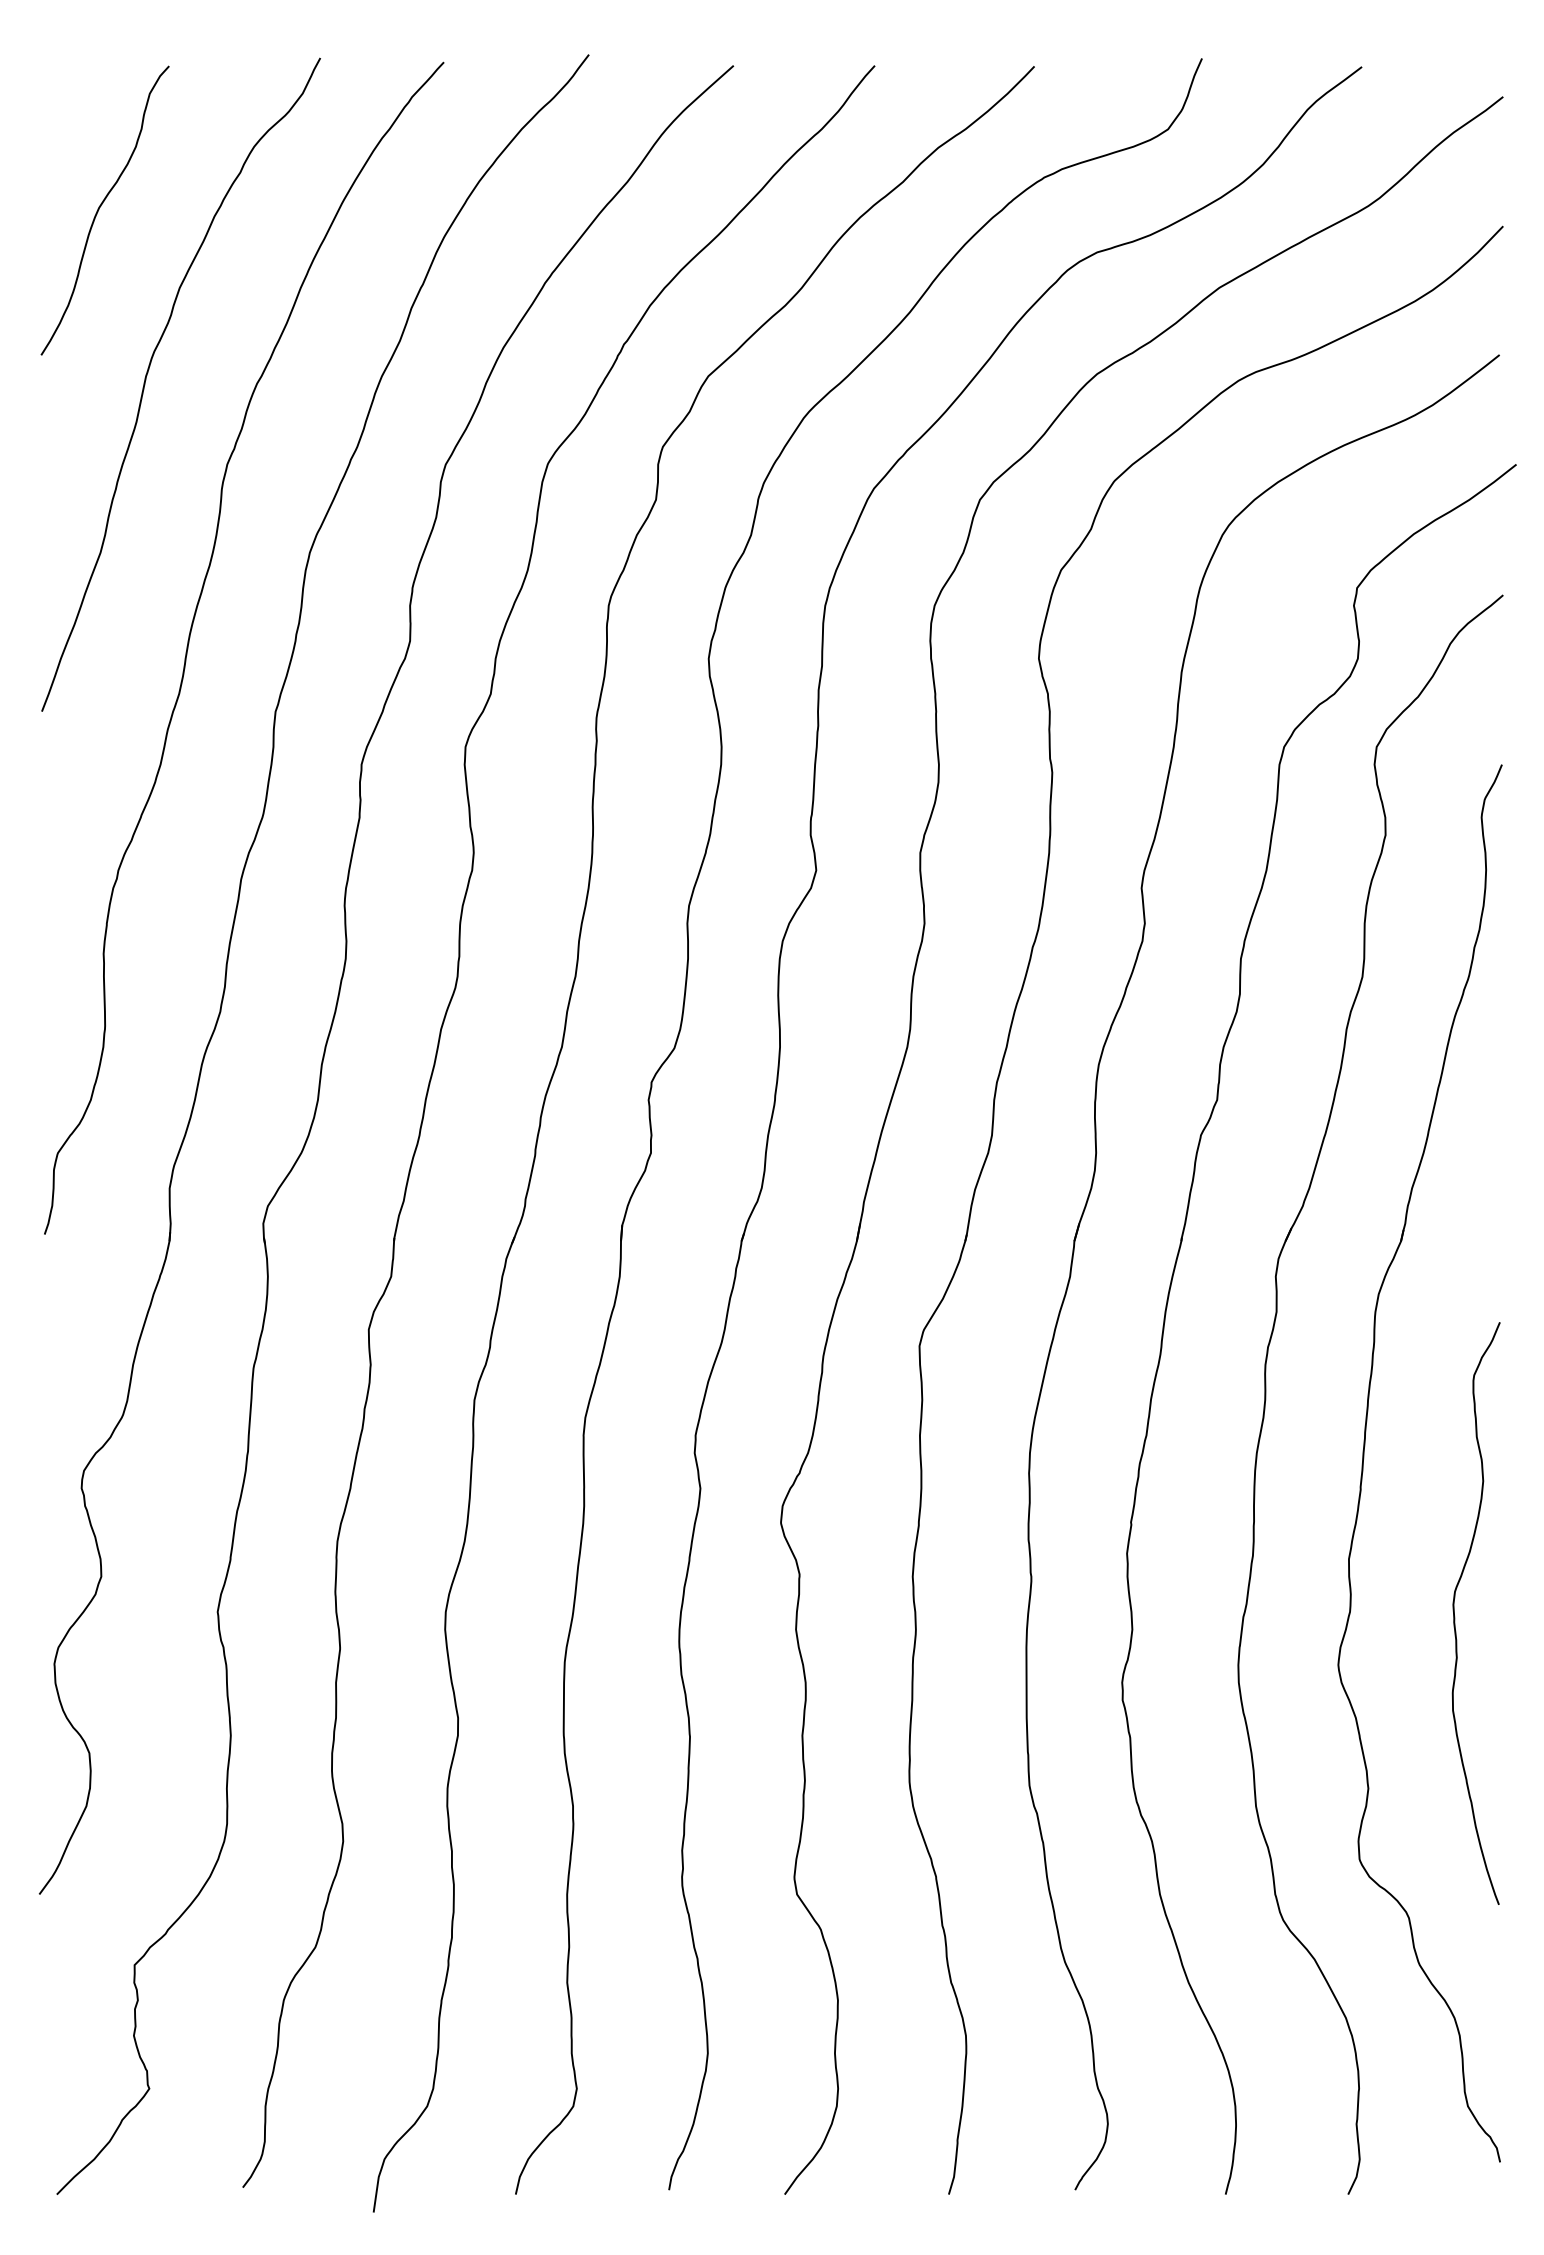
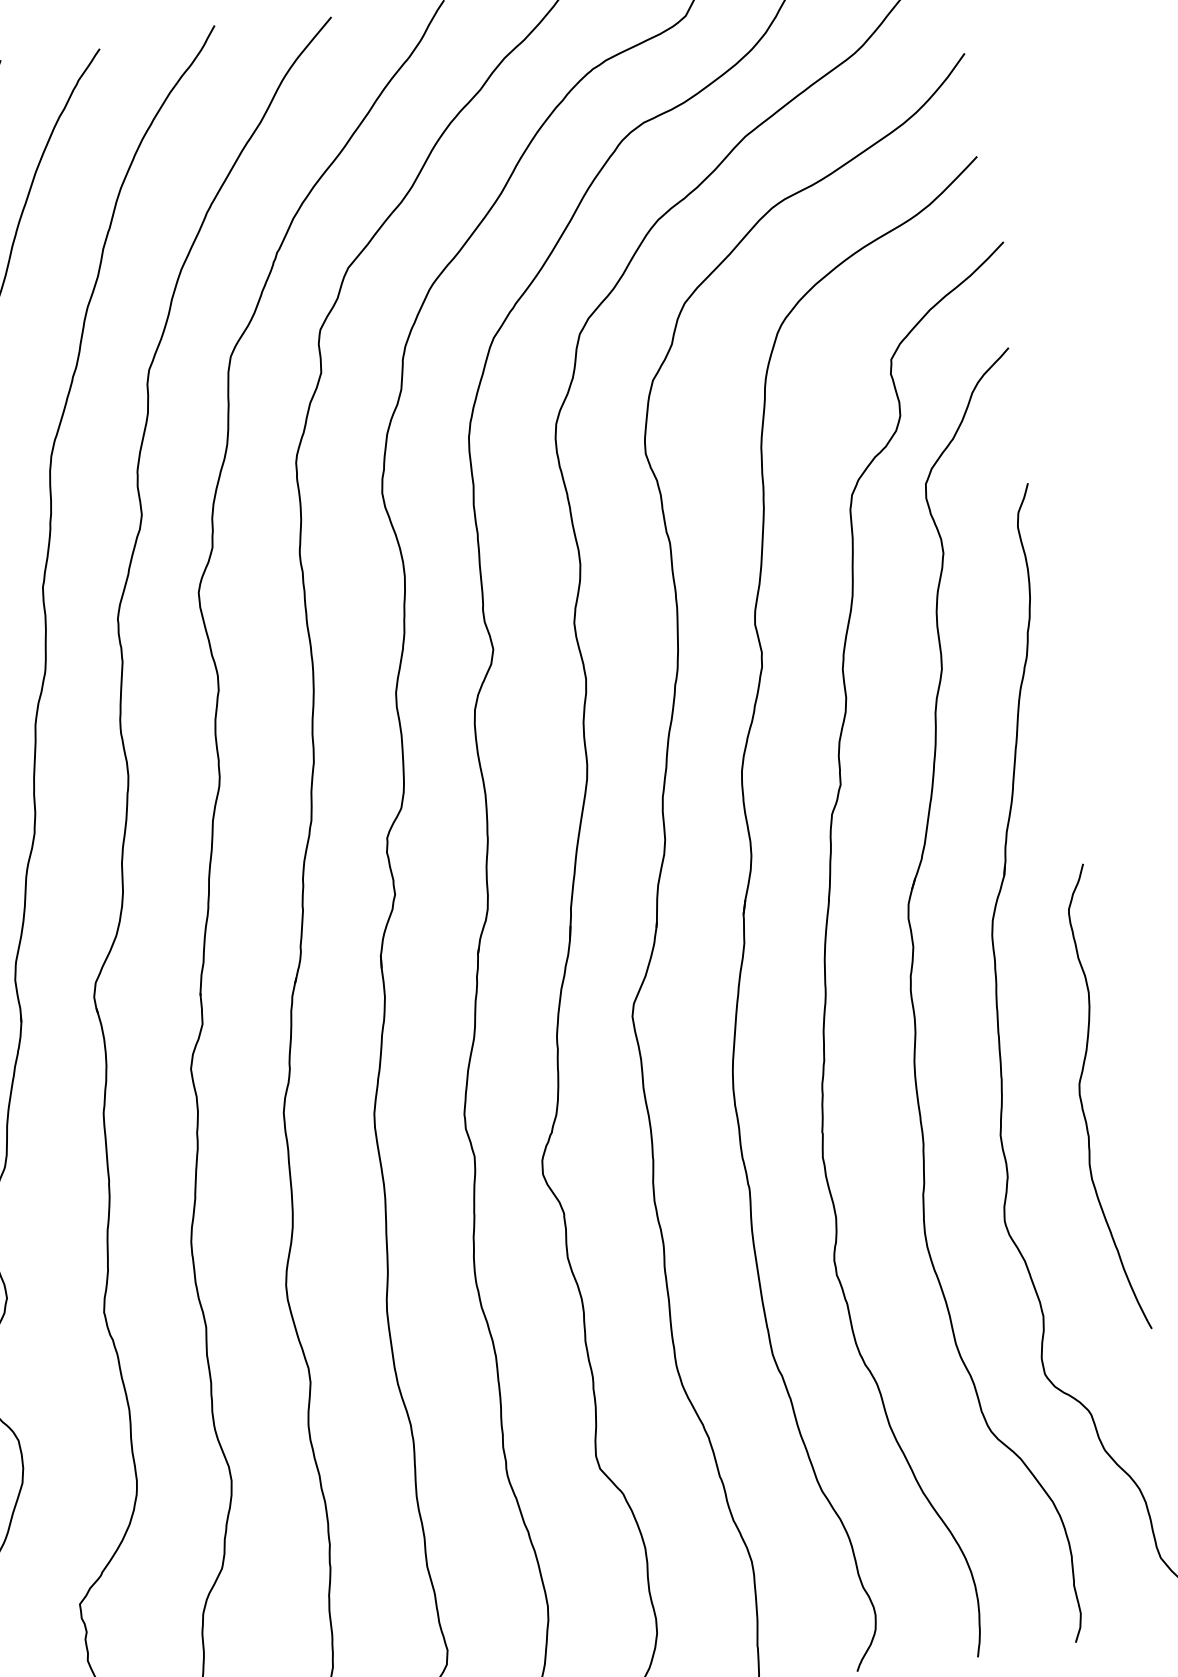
curve: (1455, 1616) -> (1082, 1103), moved

